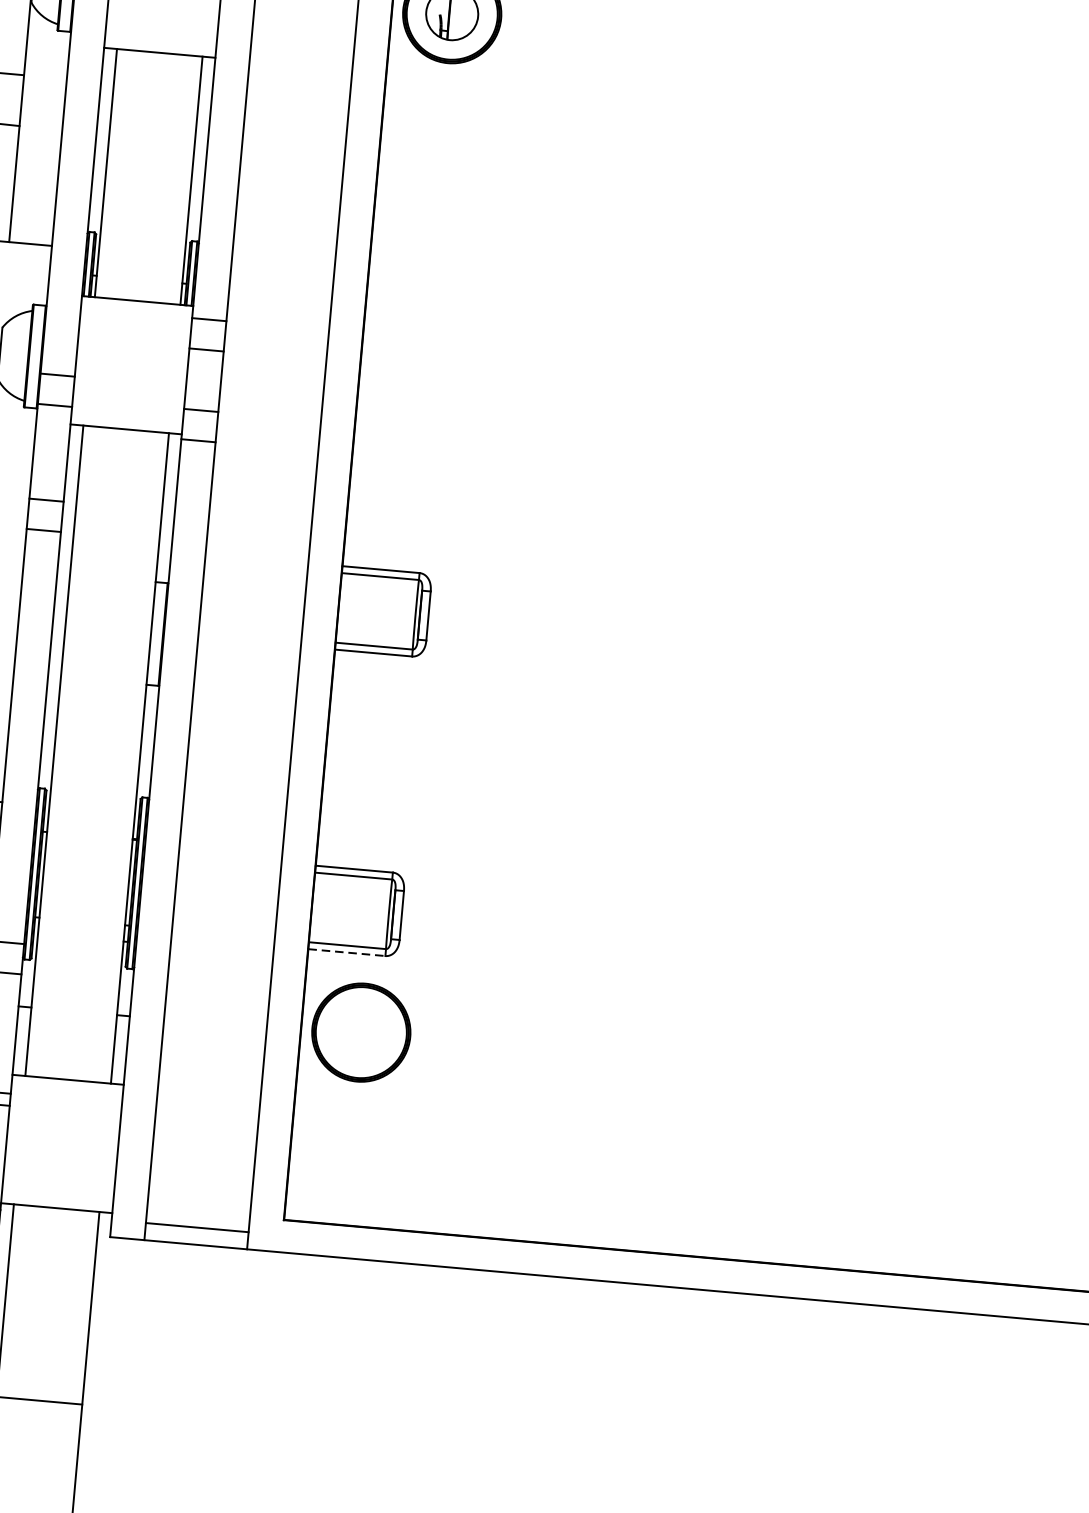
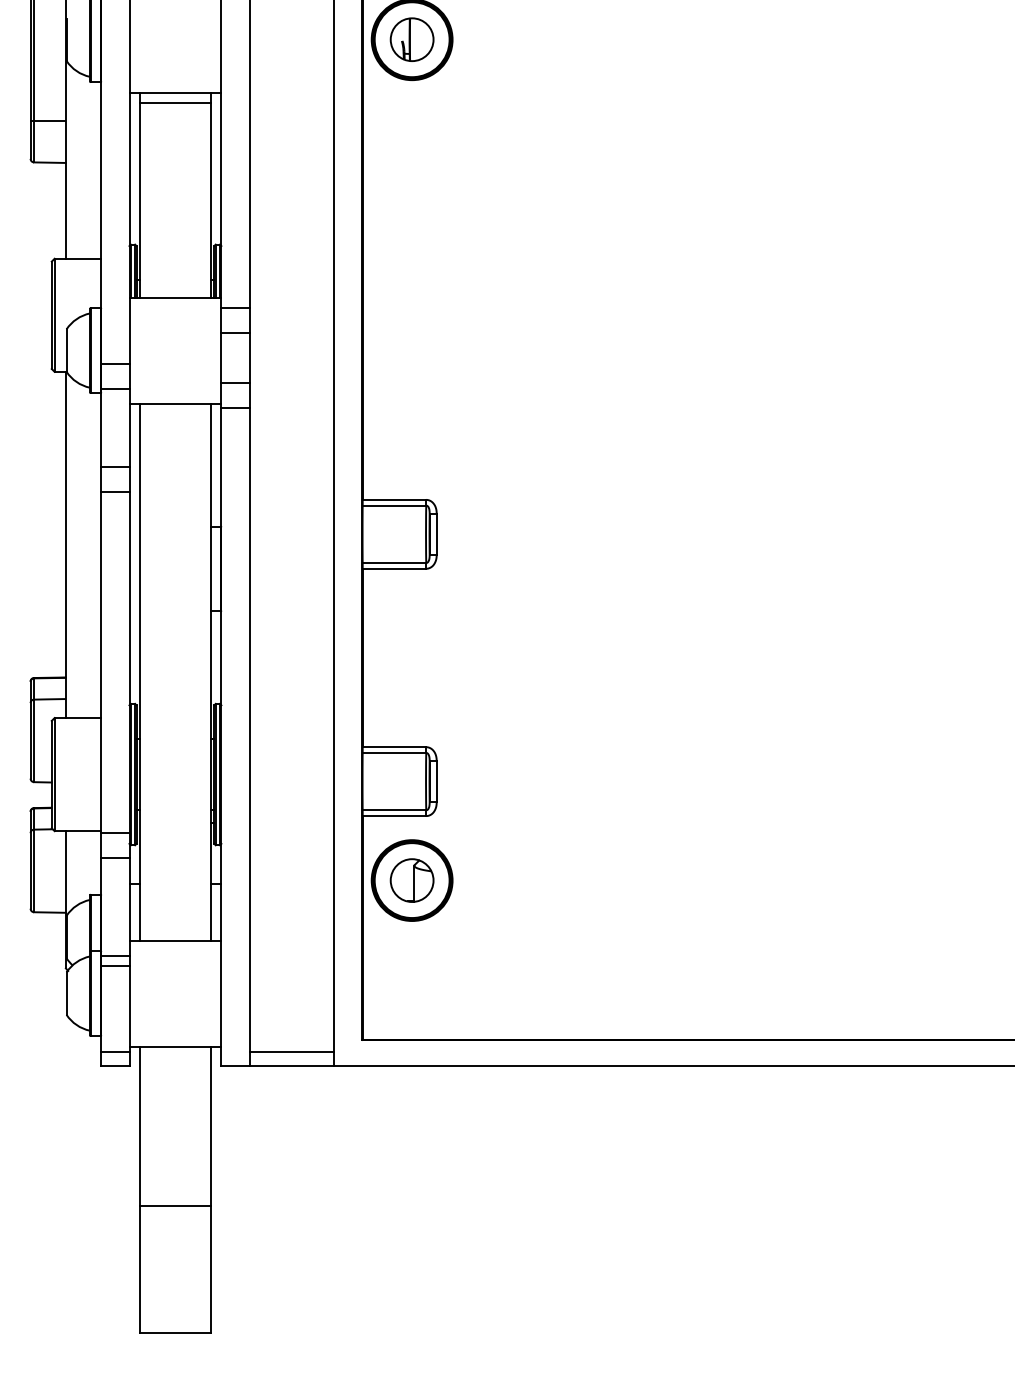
line: (158, 65) -> (175, 103), added
line: (346, 953) -> (394, 816), dashed -> solid
part: (360, 1032) -> (411, 880), added

